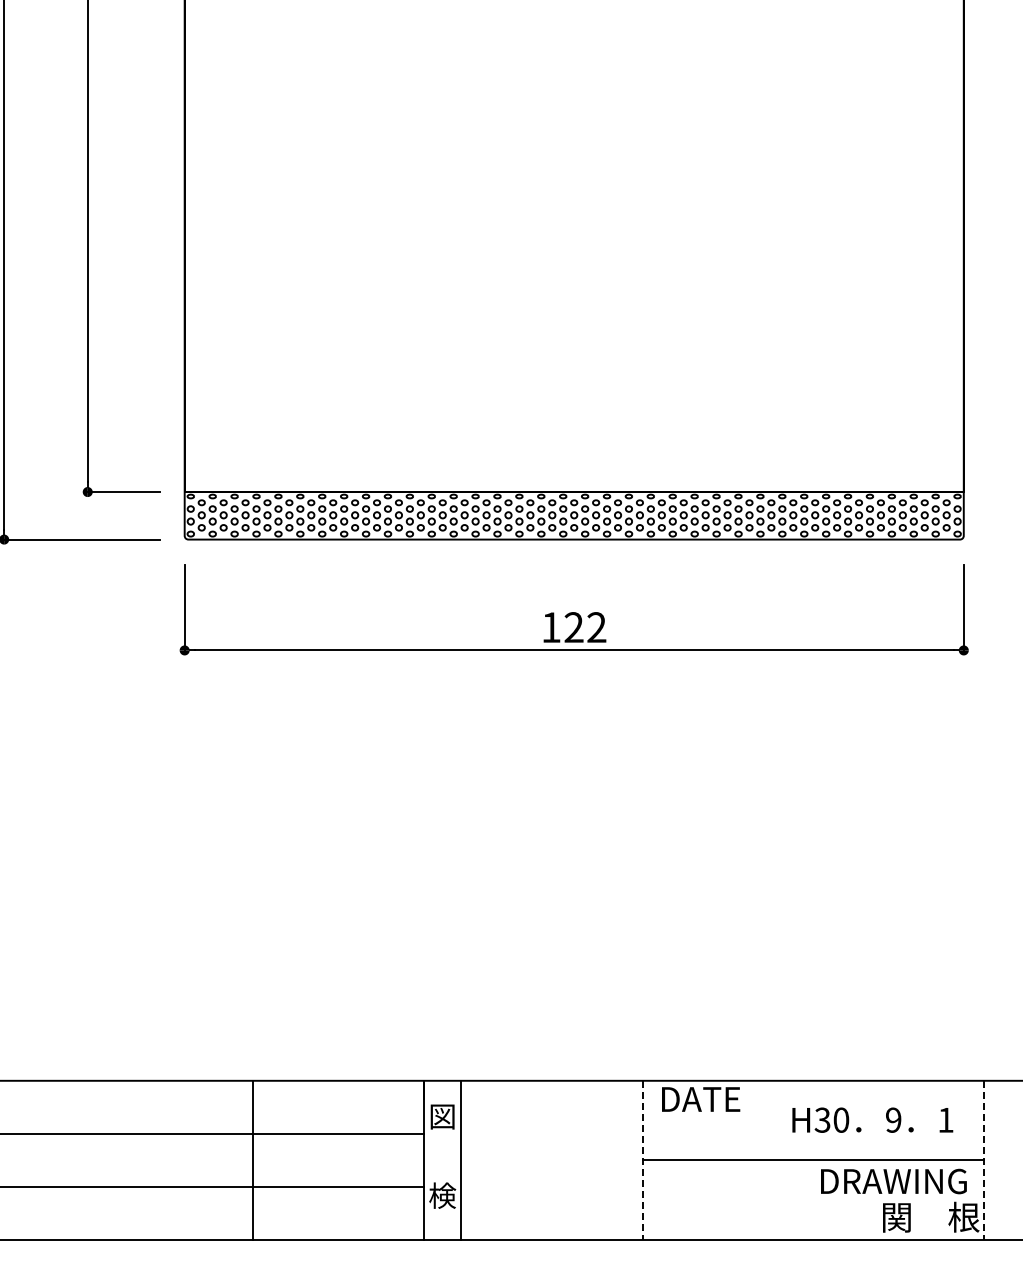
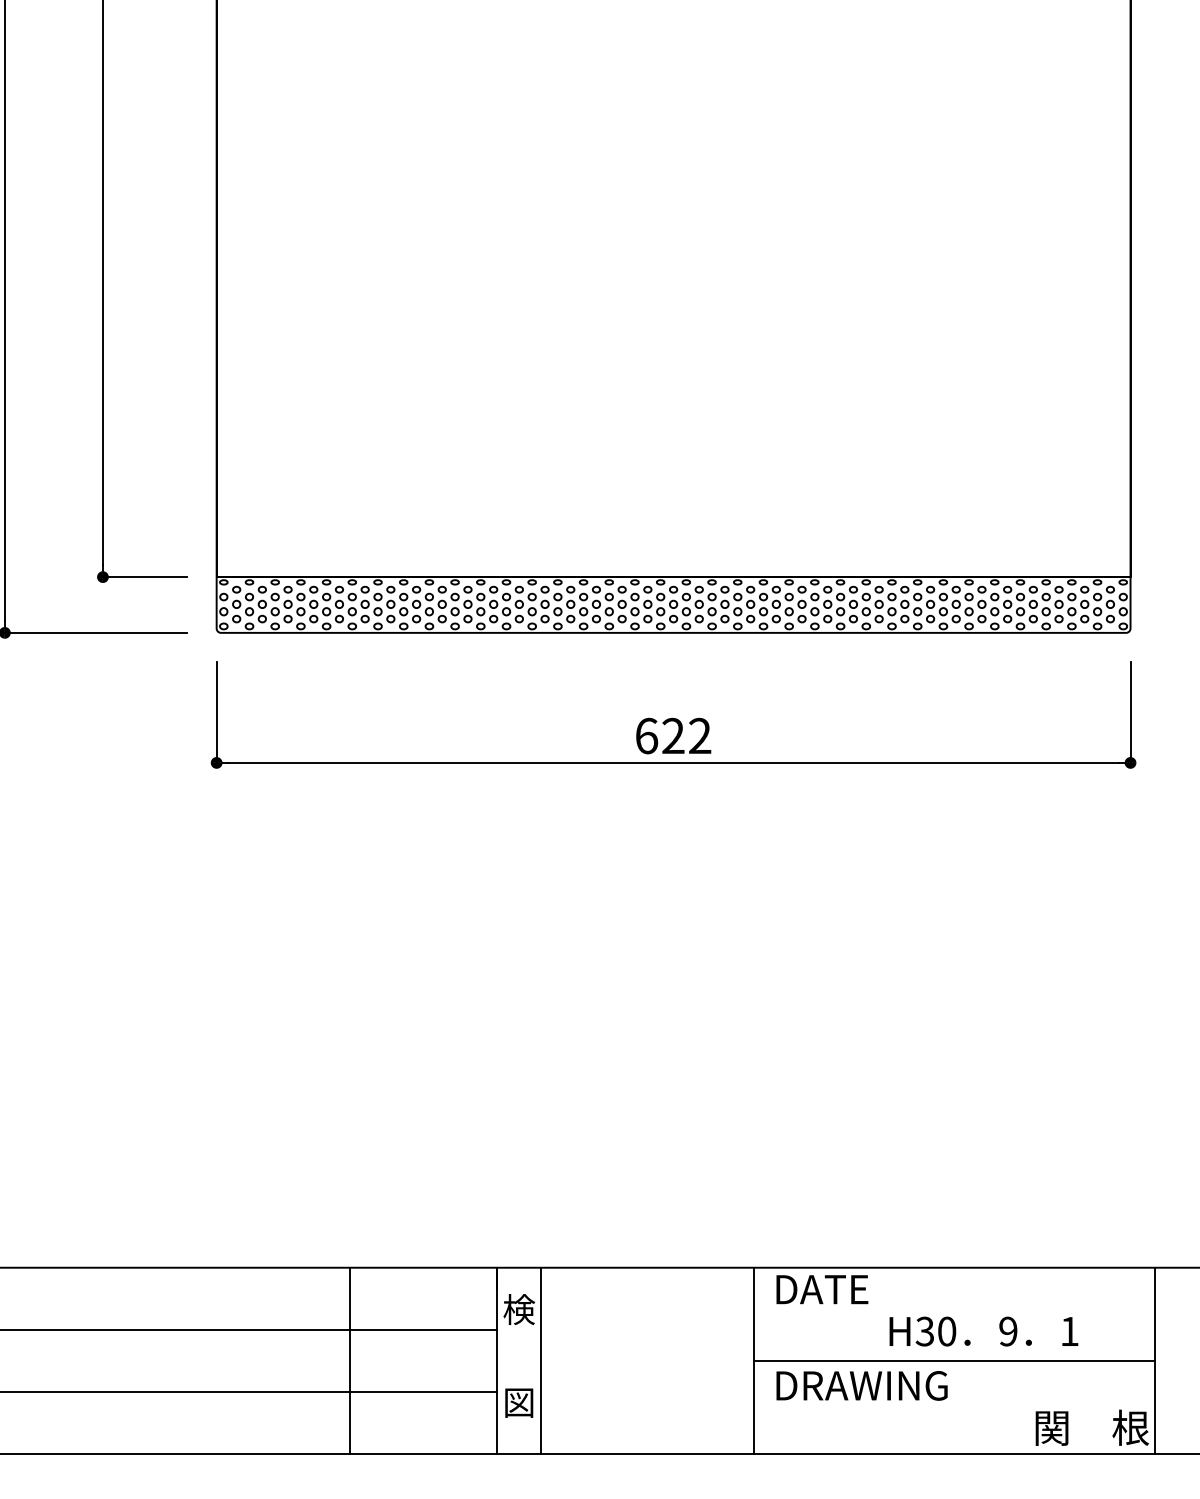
text: (551, 627) -> (646, 736), 122 -> 622
text: (442, 1116) -> (519, 1309), 図 -> 検
text: (872, 1119) -> (983, 1330), moved
line: (252, 1159) -> (350, 1360), moved
line: (643, 1160) -> (754, 1361), dashed -> solid
line: (984, 1160) -> (1154, 1361), dashed -> solid
text: (893, 1181) -> (861, 1385), moved
text: (442, 1195) -> (519, 1402), 検 -> 図

